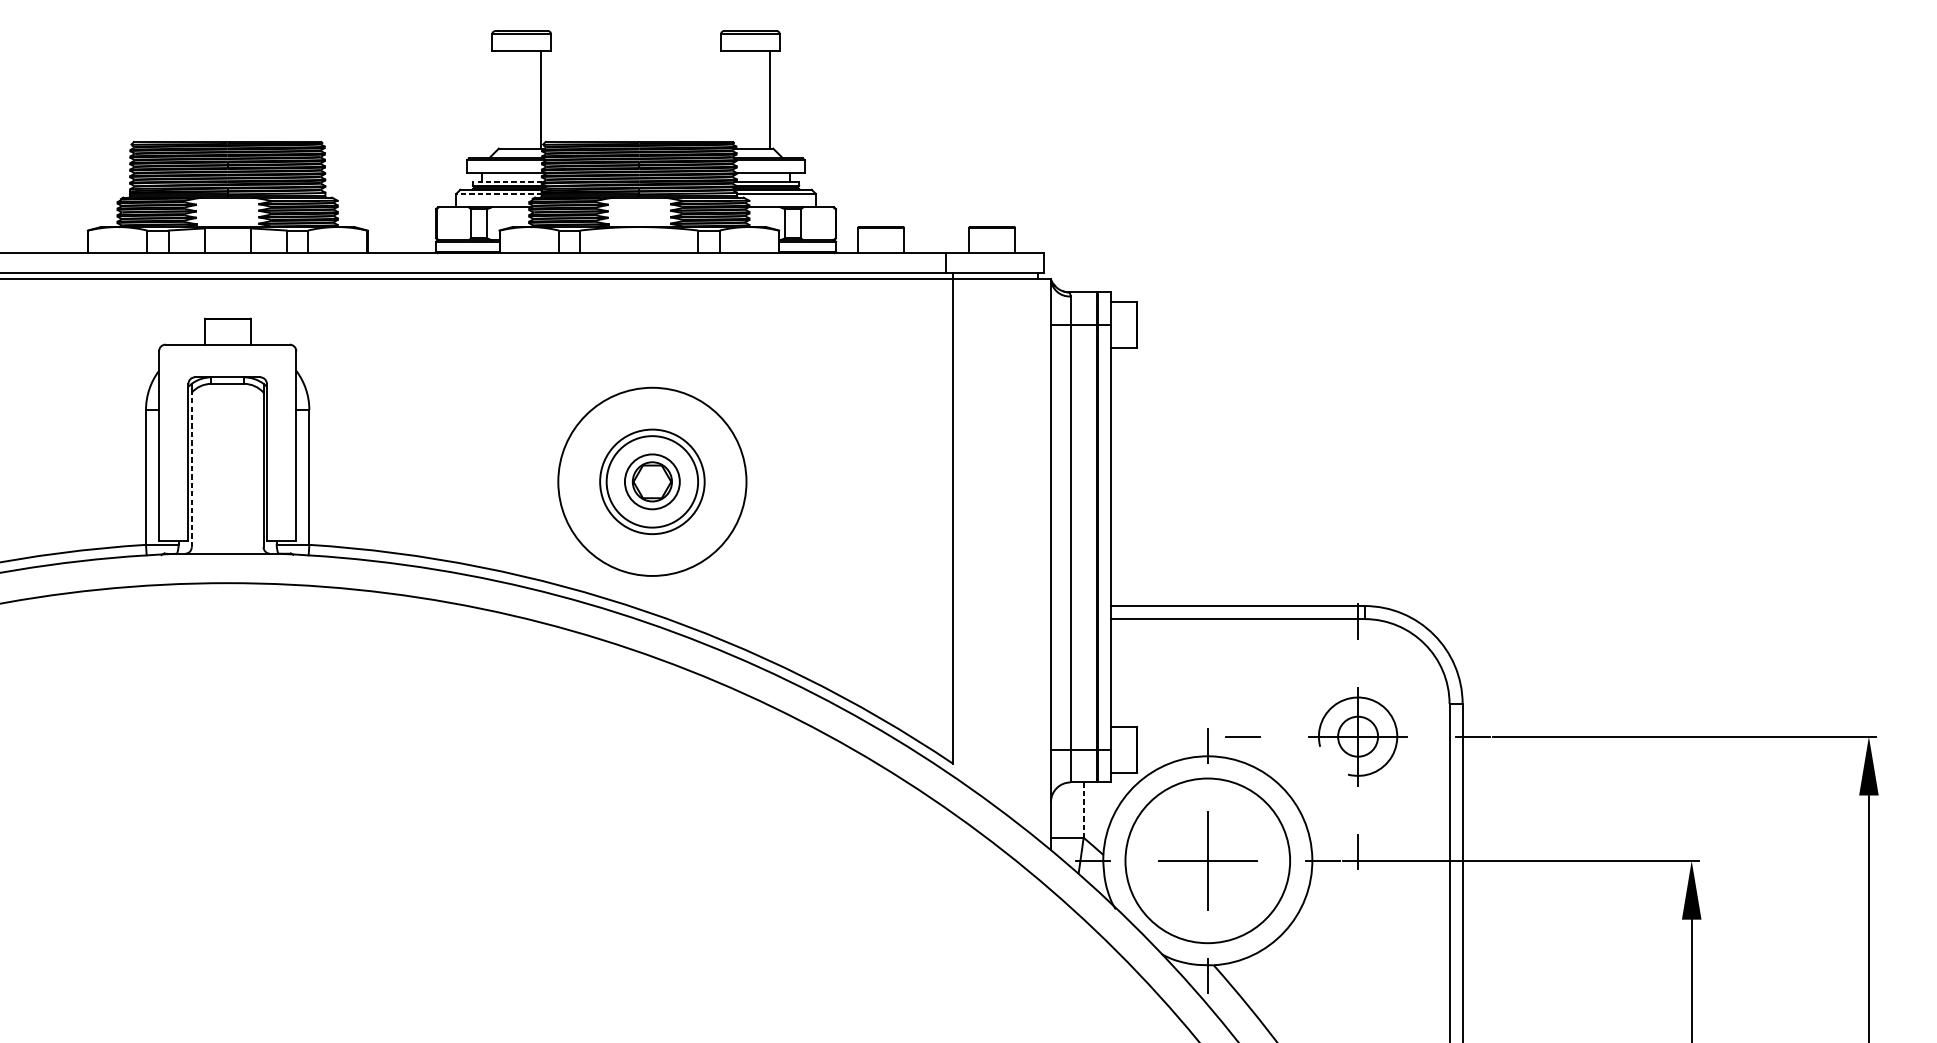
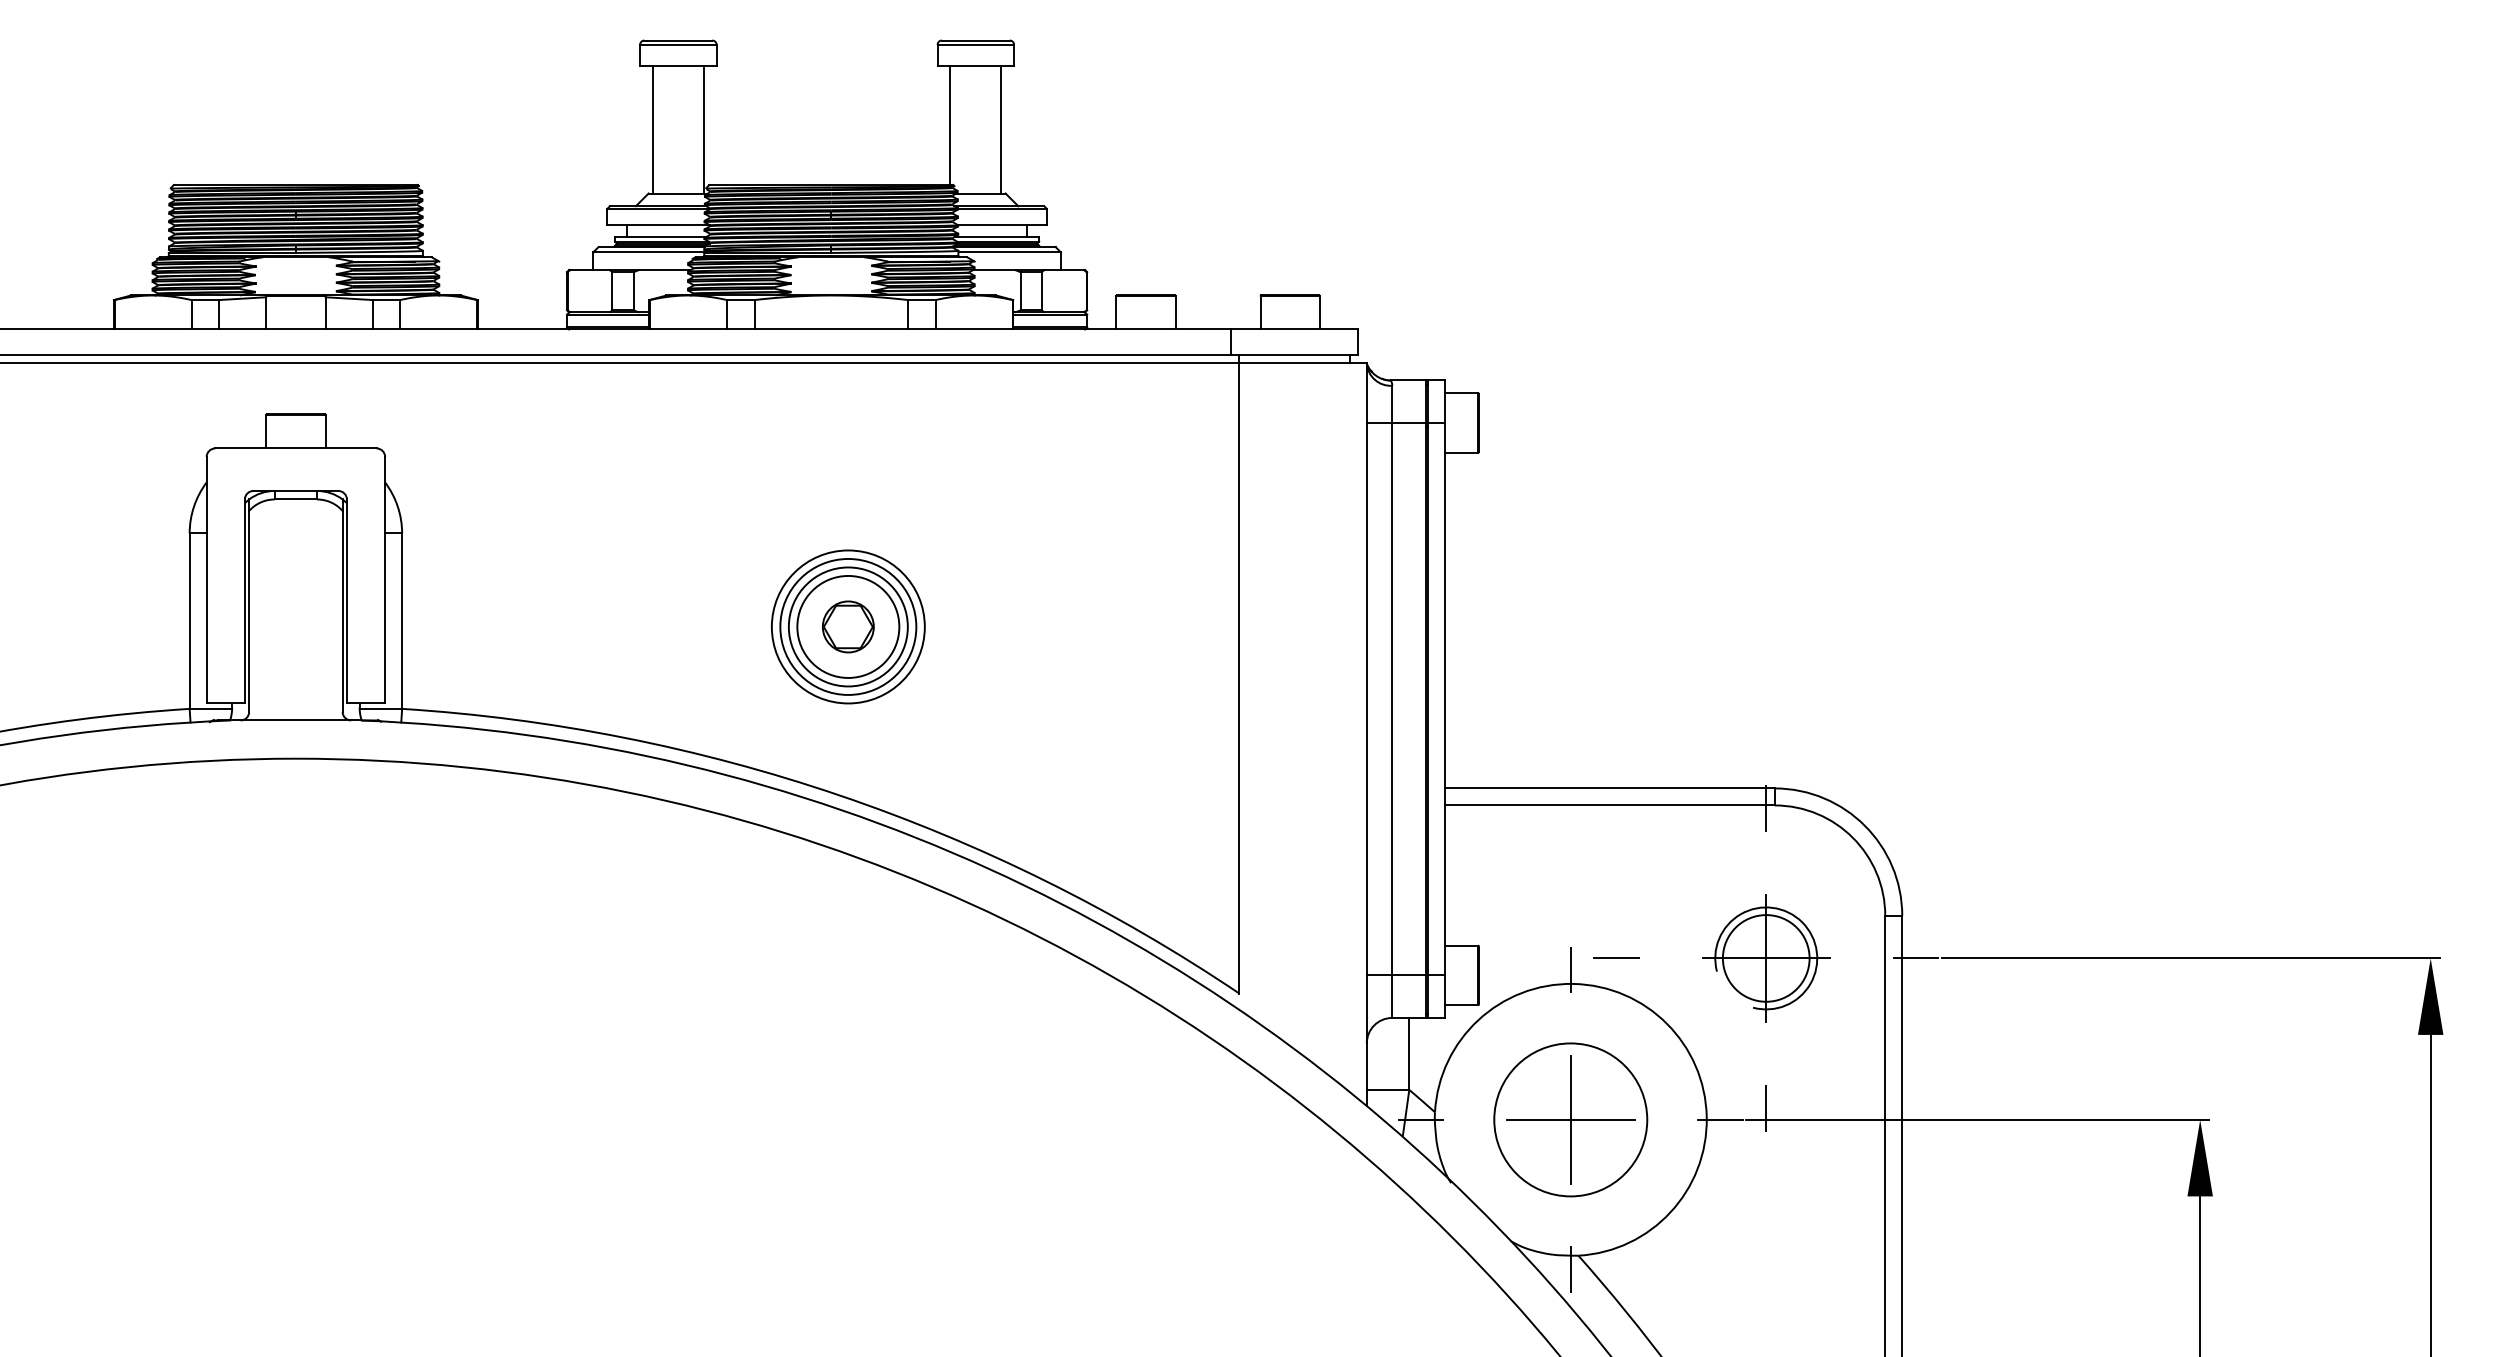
line: (730, 96) -> (950, 125), added
line: (501, 99) -> (652, 129), added
line: (507, 181) -> (659, 236), dashed -> solid
line: (499, 193) -> (649, 252), dashed -> solid
line: (192, 469) -> (249, 610), dashed -> solid
circle: (651, 481) -> (847, 626), size x0.62
circle: (652, 481) -> (848, 626), size x1.43
circle: (1357, 736) -> (1765, 958), size x1.67
line: (1083, 809) -> (1409, 1053), dashed -> solid
circle: (1207, 860) -> (1570, 1119), size x0.71

